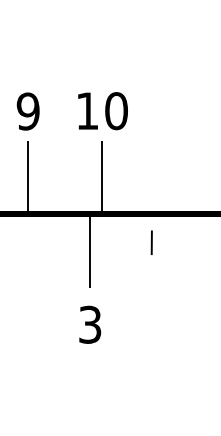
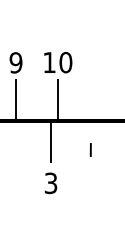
line: (151, 241) -> (90, 149), moved

